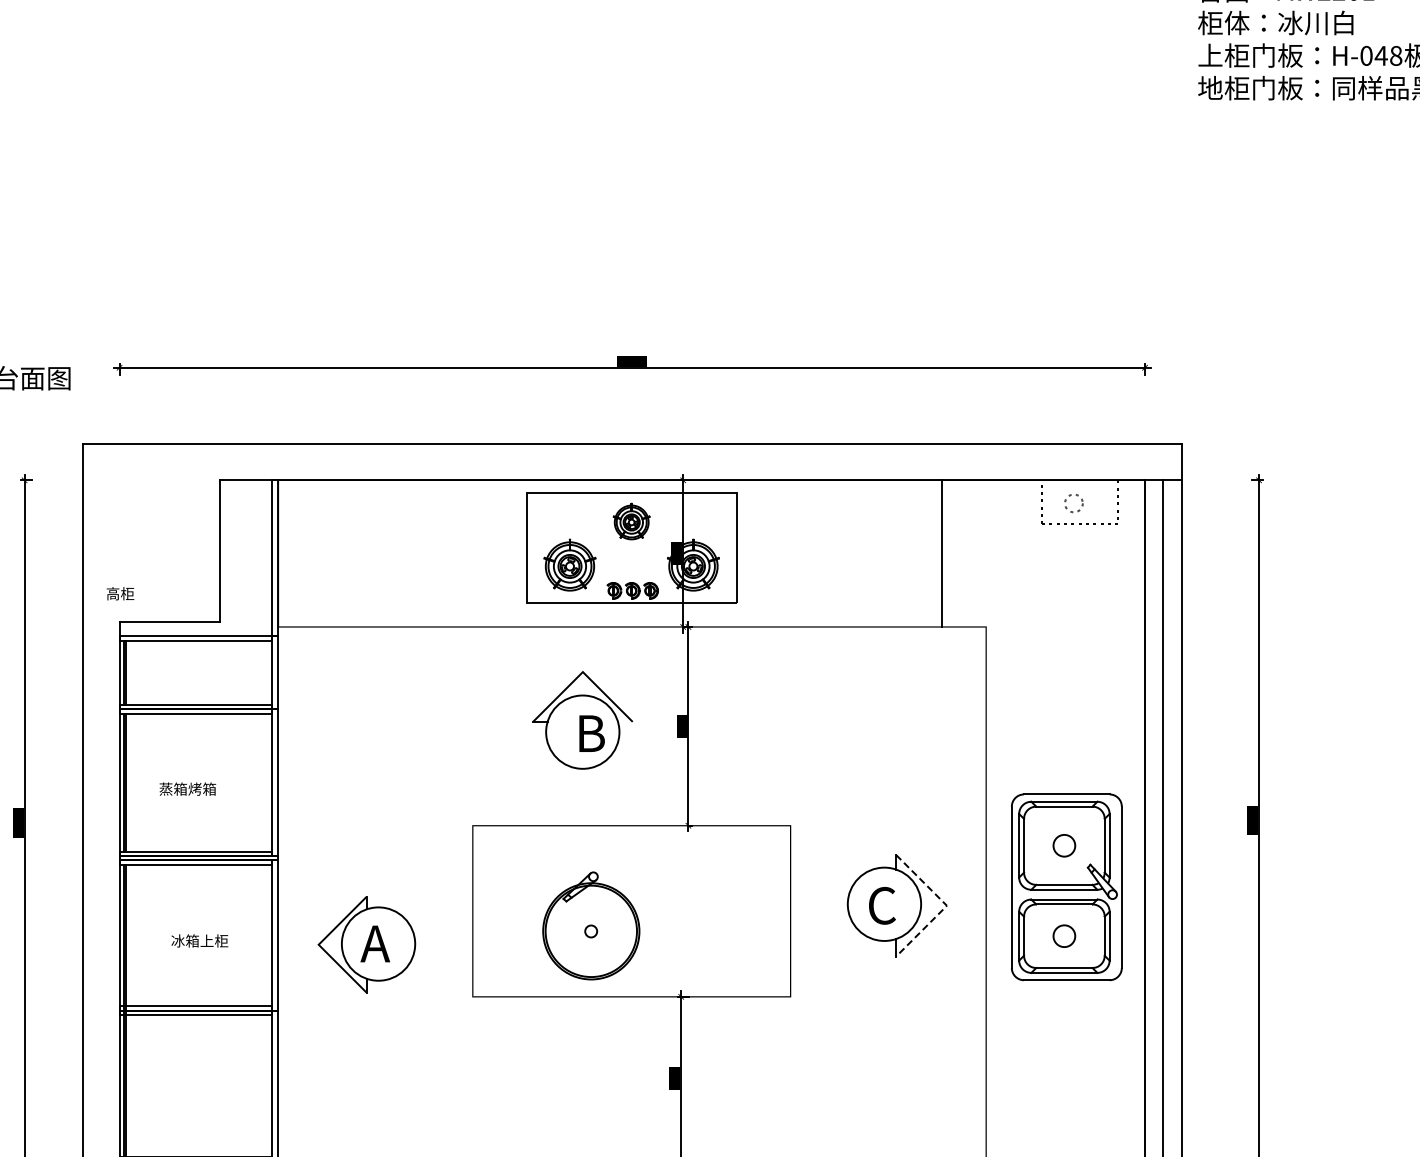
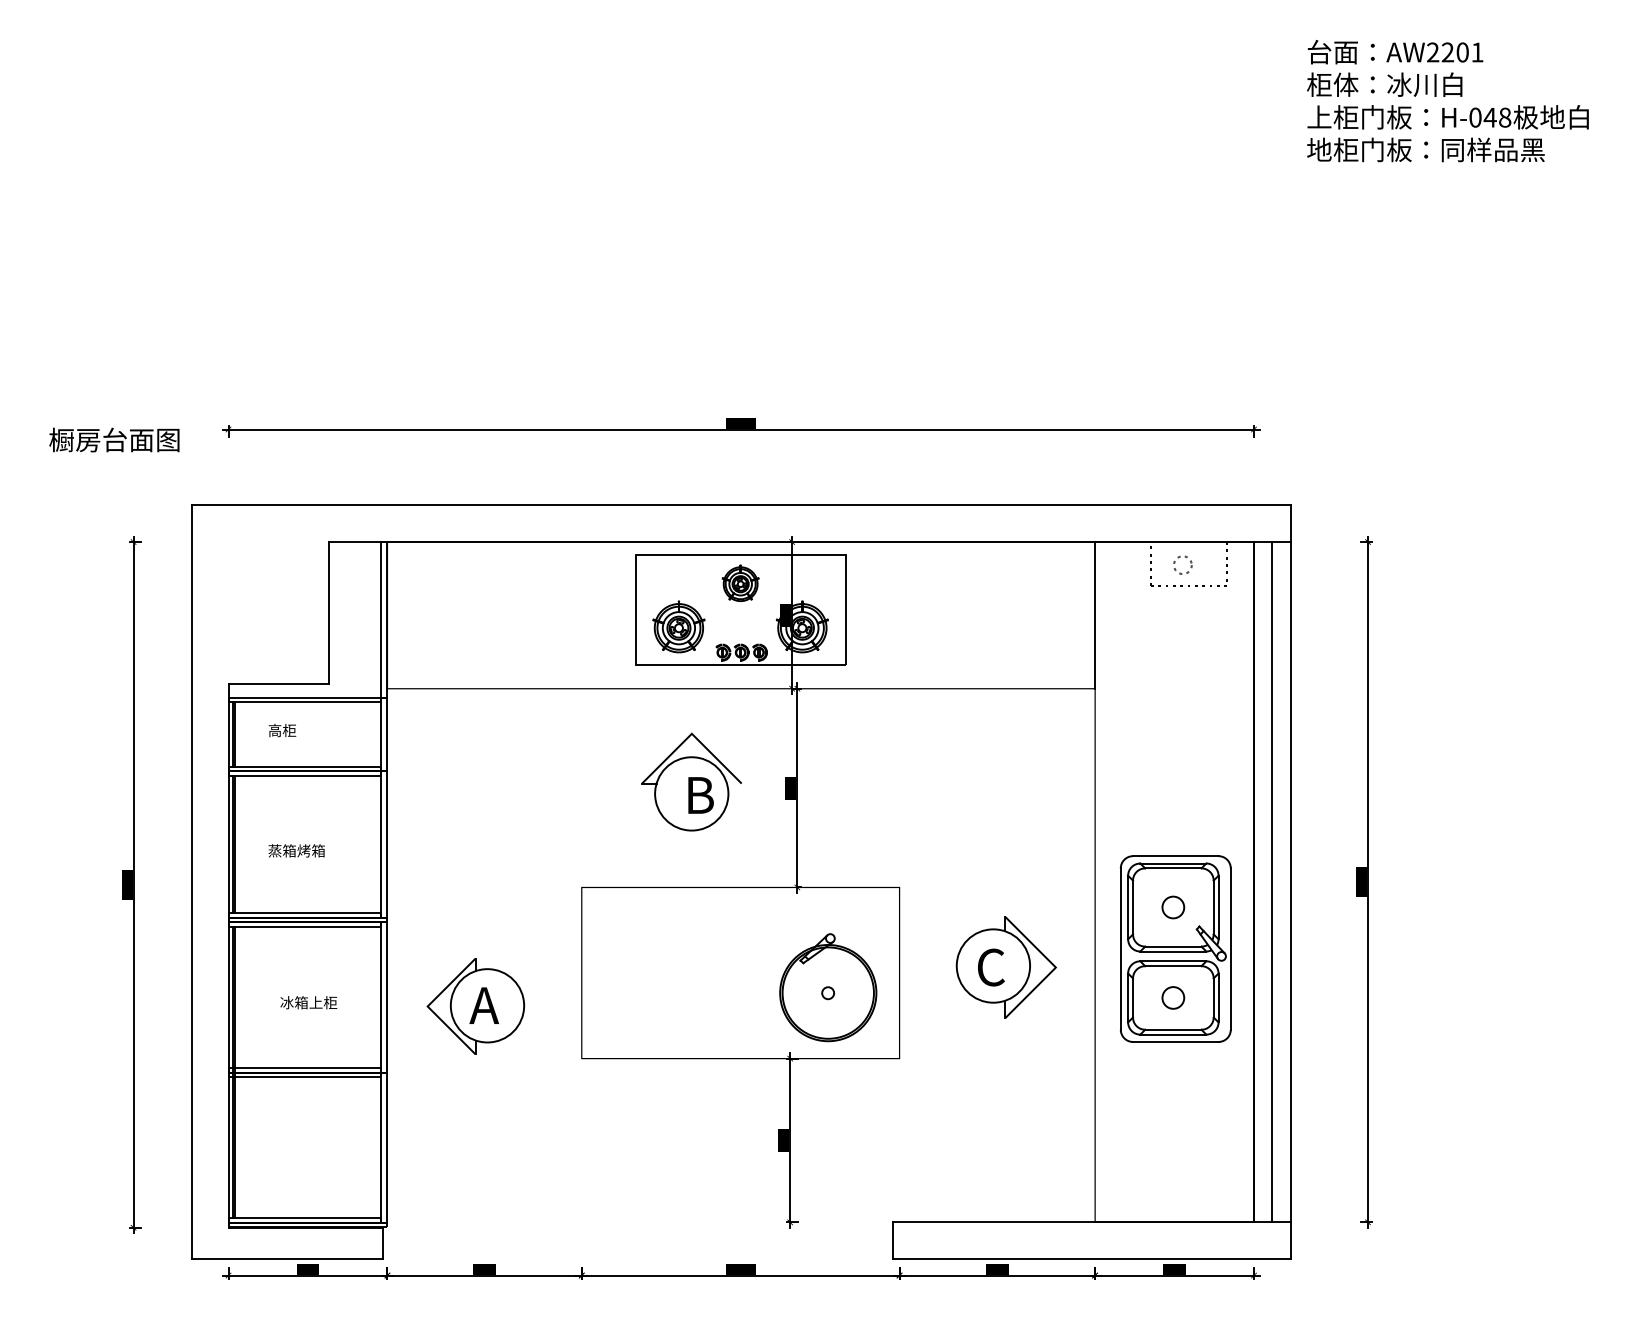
line: (942, 553) -> (1095, 615), moved
text: (120, 593) -> (282, 730), moved
line: (946, 905) -> (1055, 967), dashed -> solid
part: (591, 925) -> (828, 987), moved

